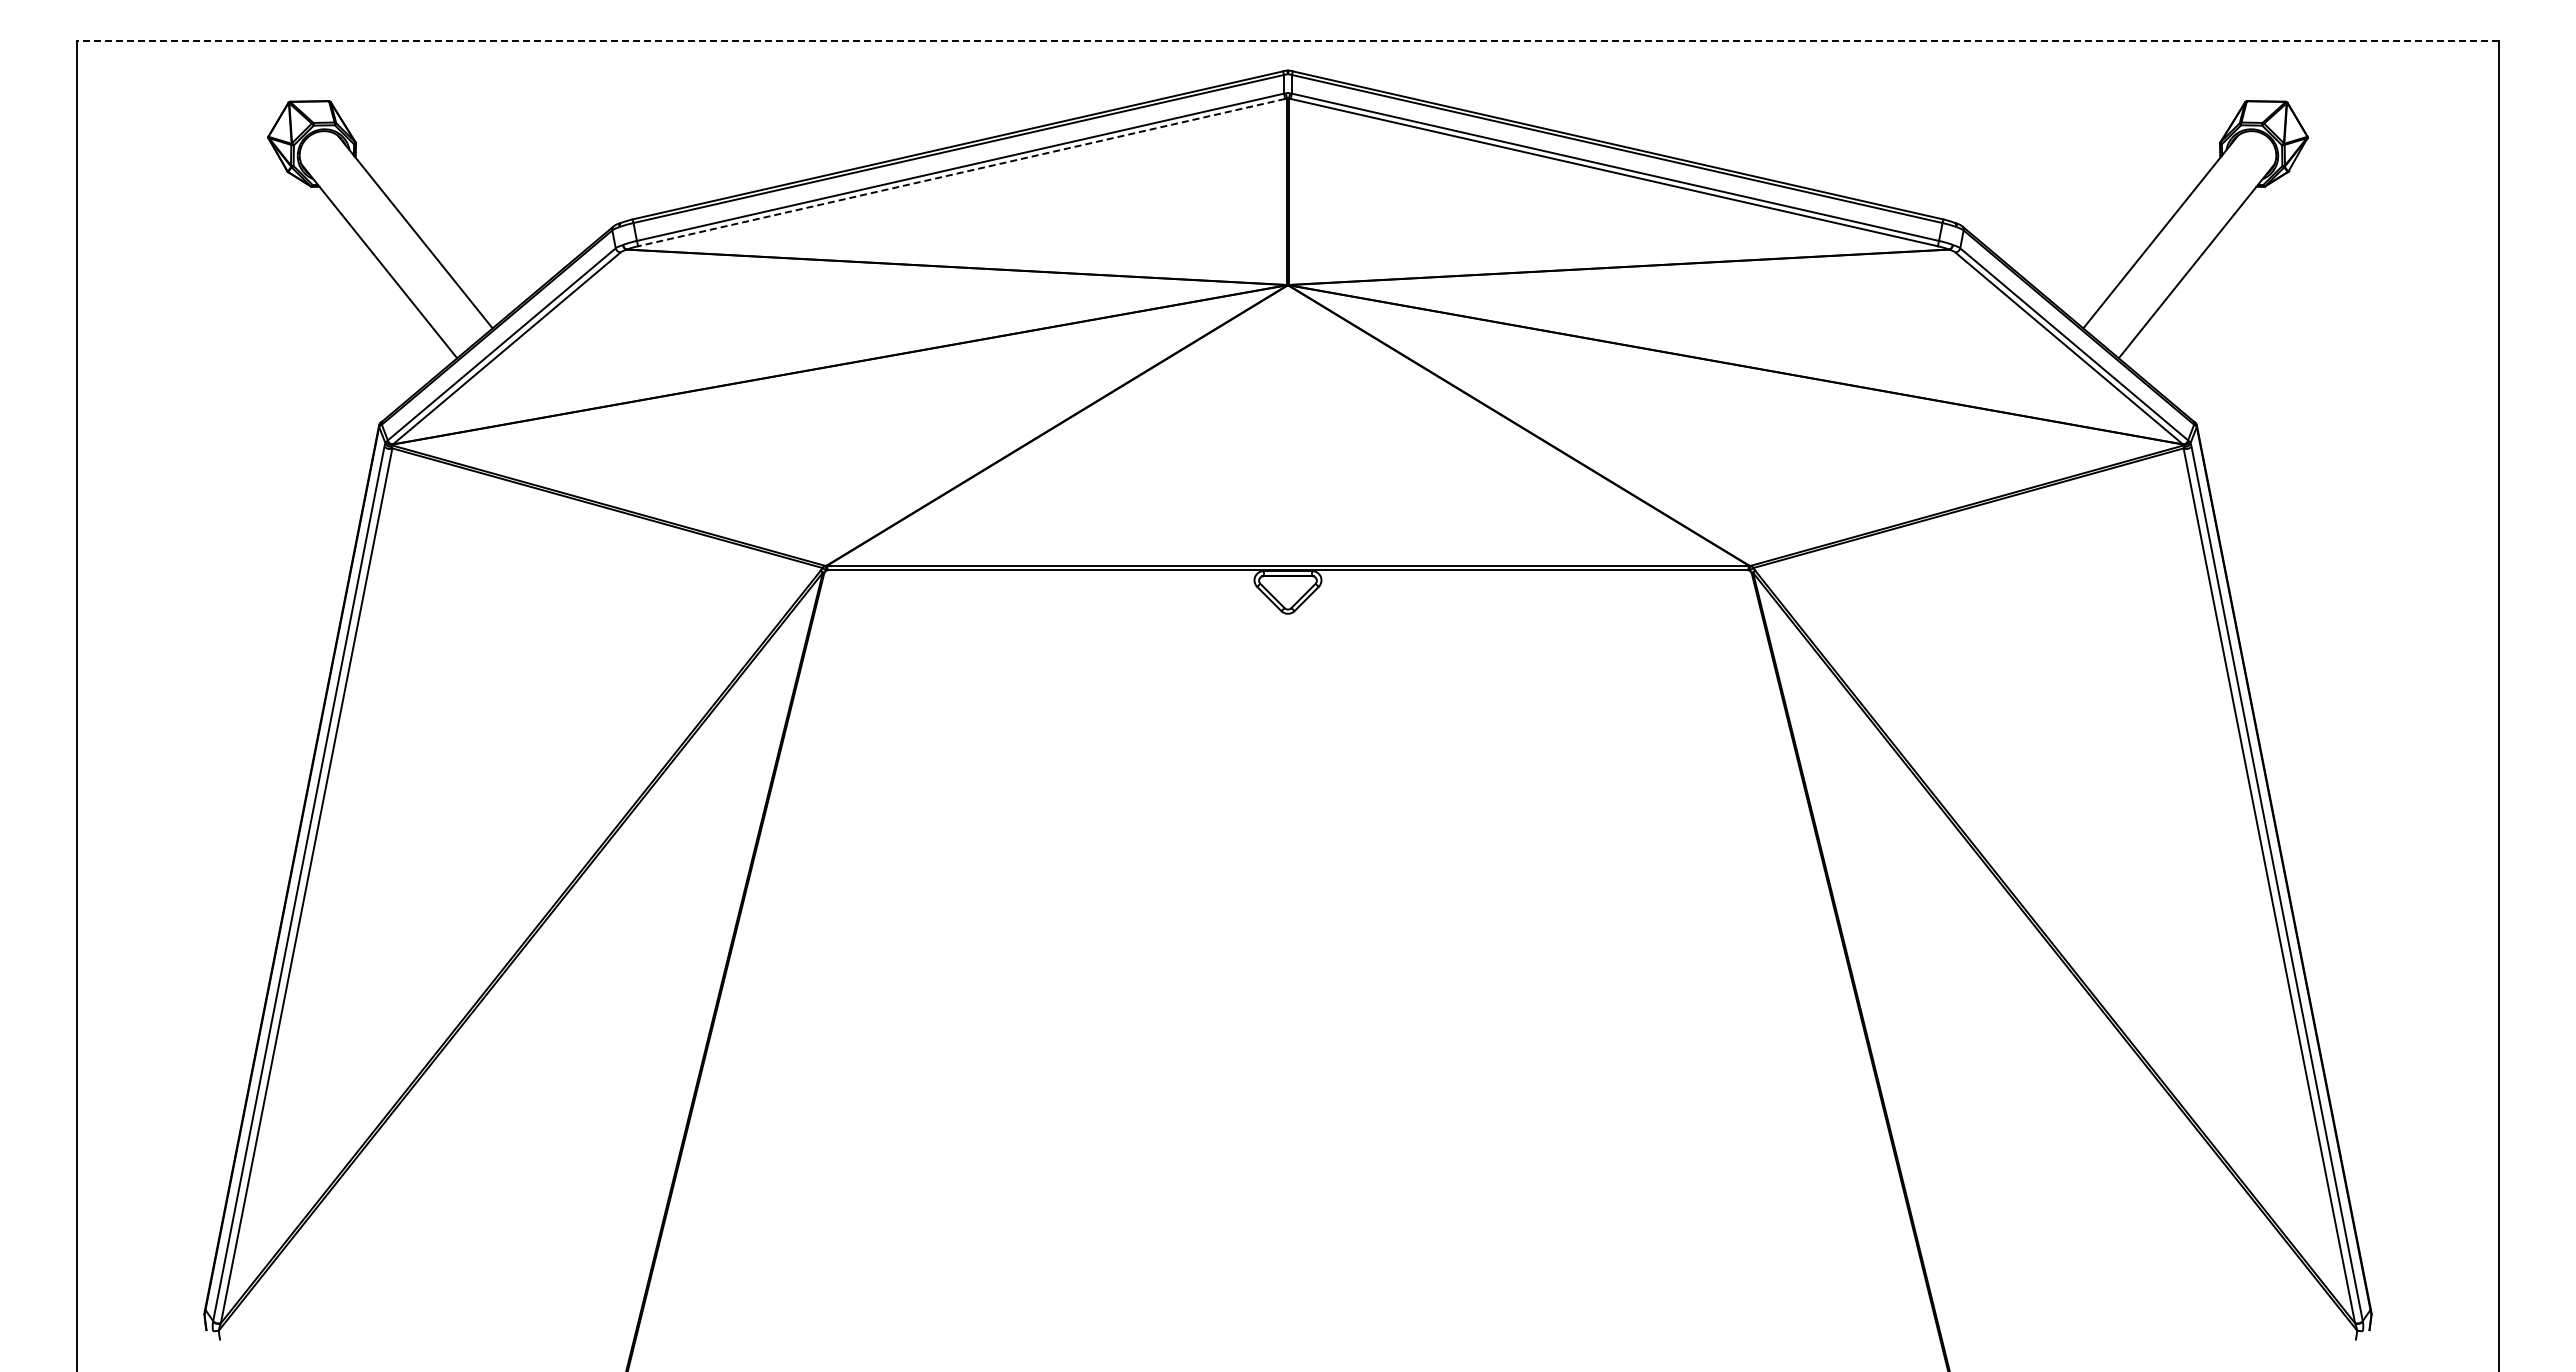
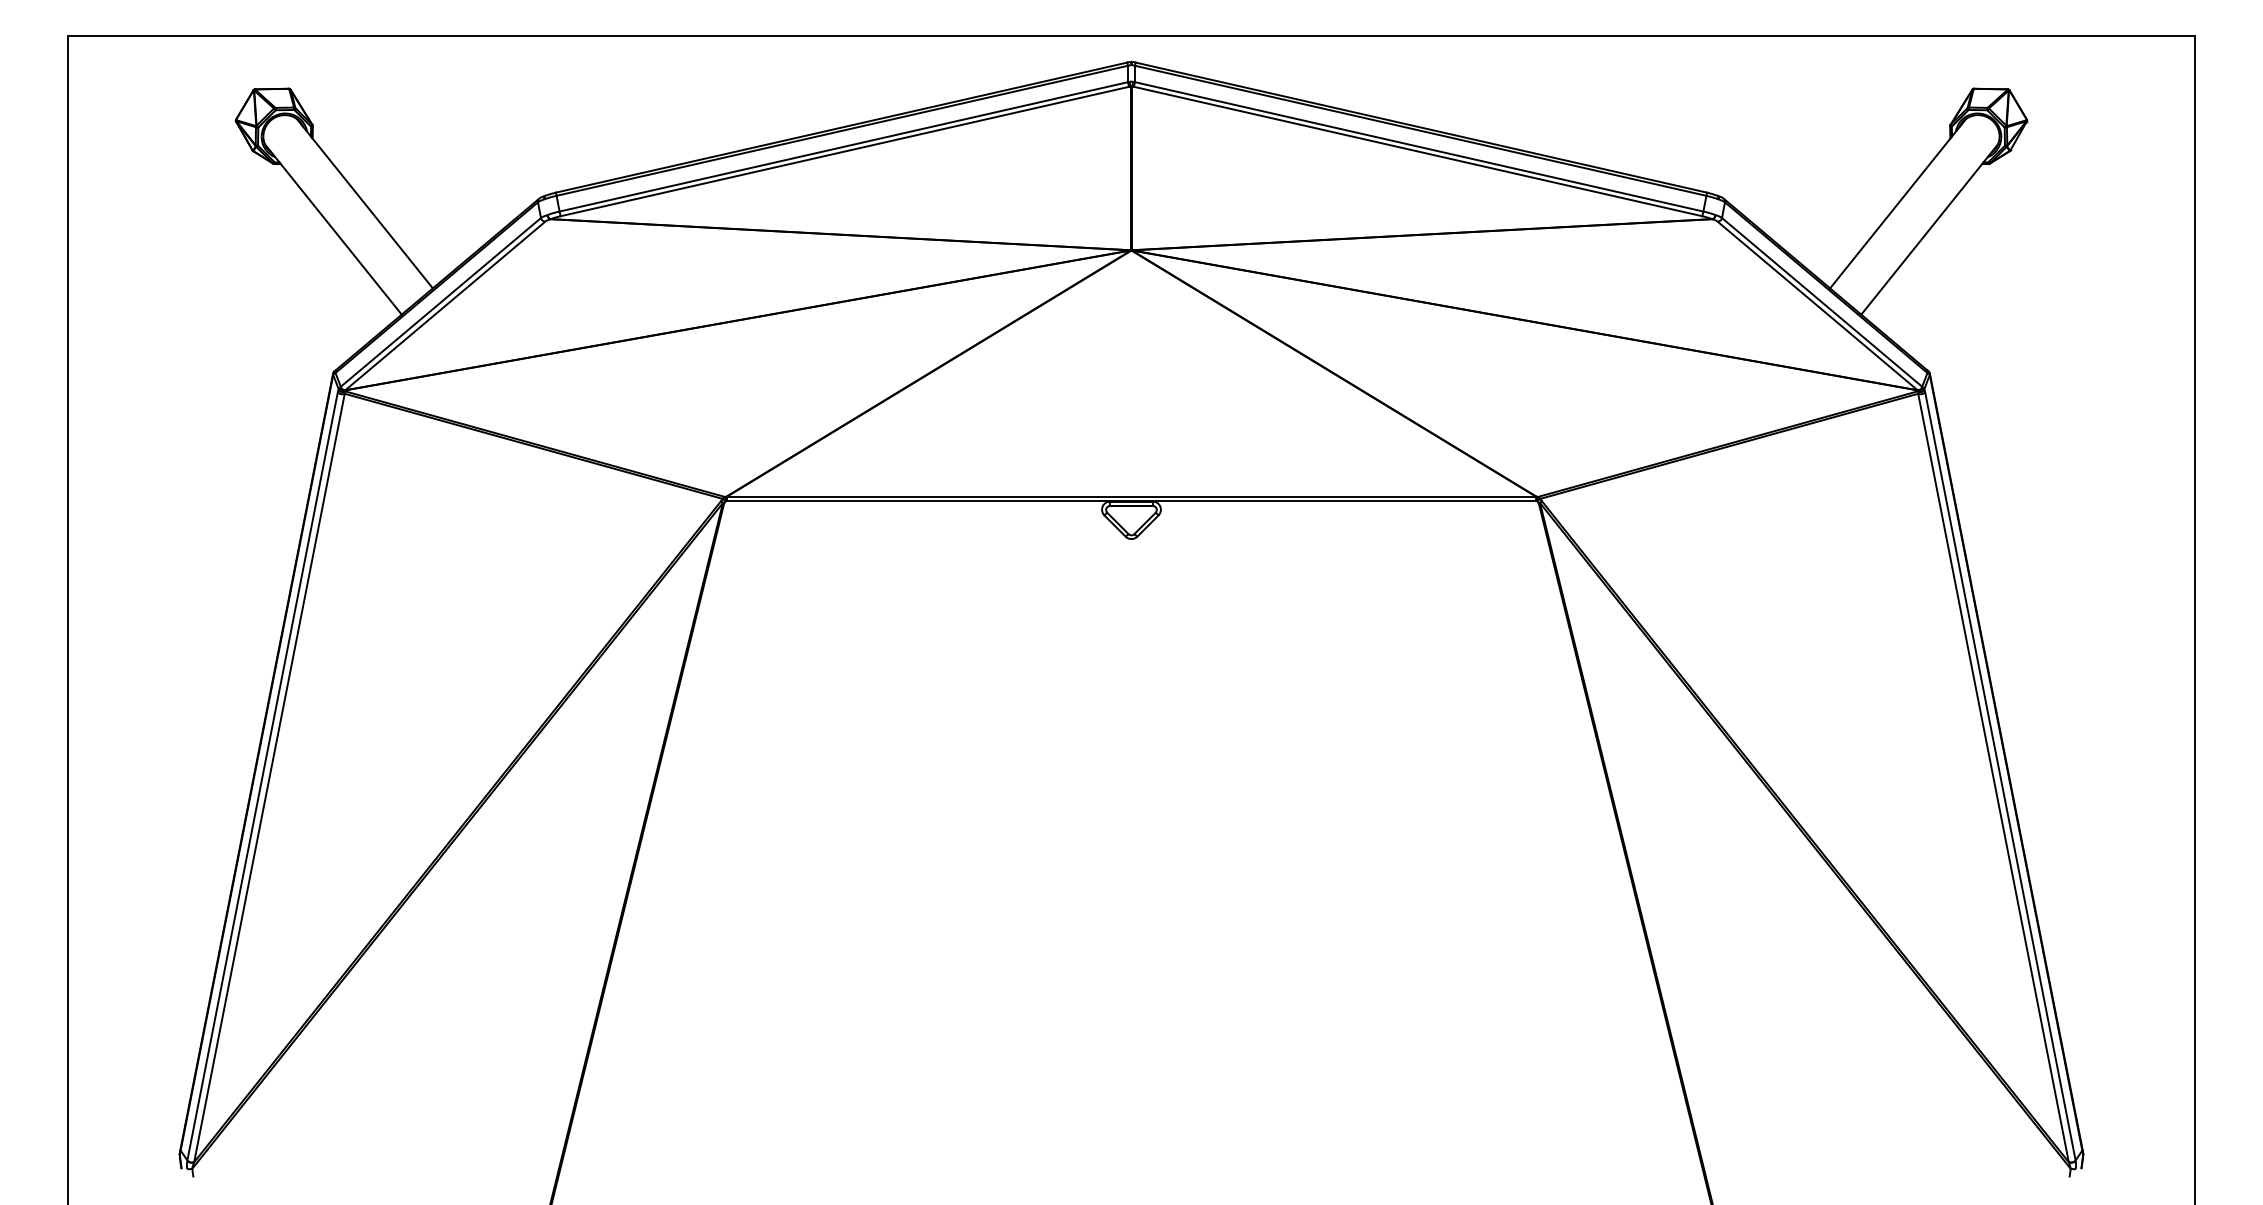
line: (1288, 40) -> (1131, 35), dashed -> solid
line: (961, 172) -> (844, 151), dashed -> solid

